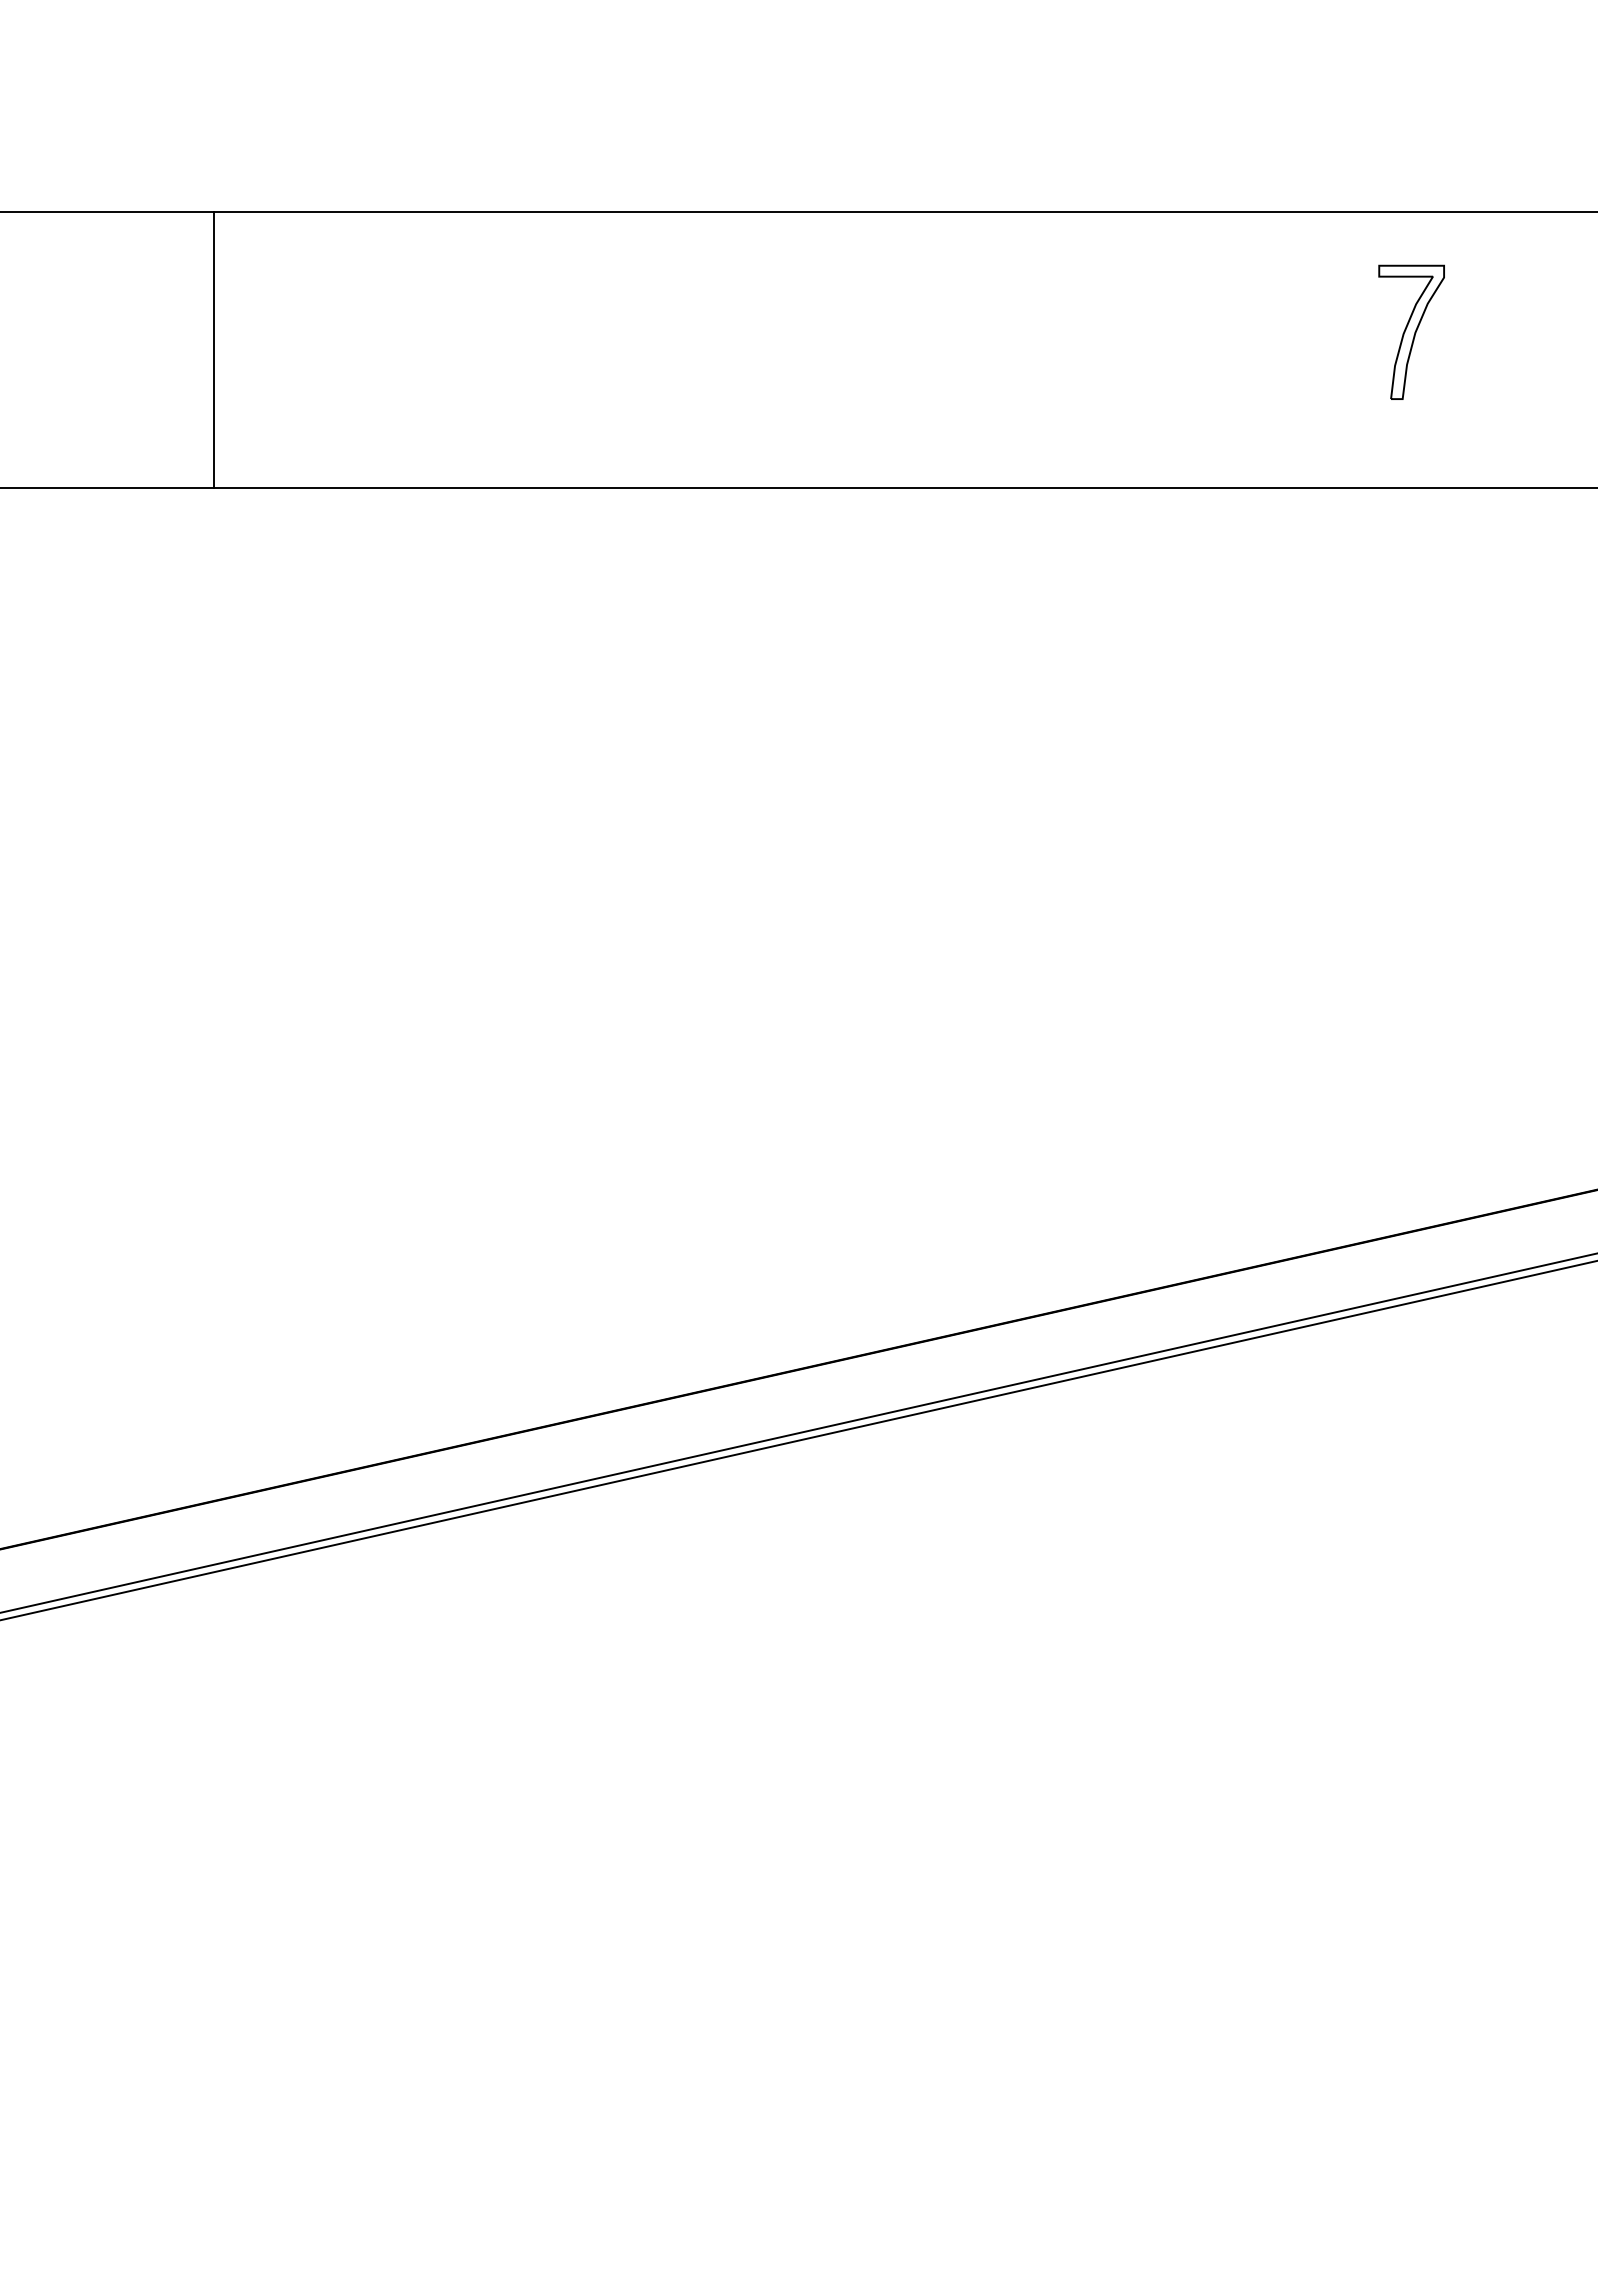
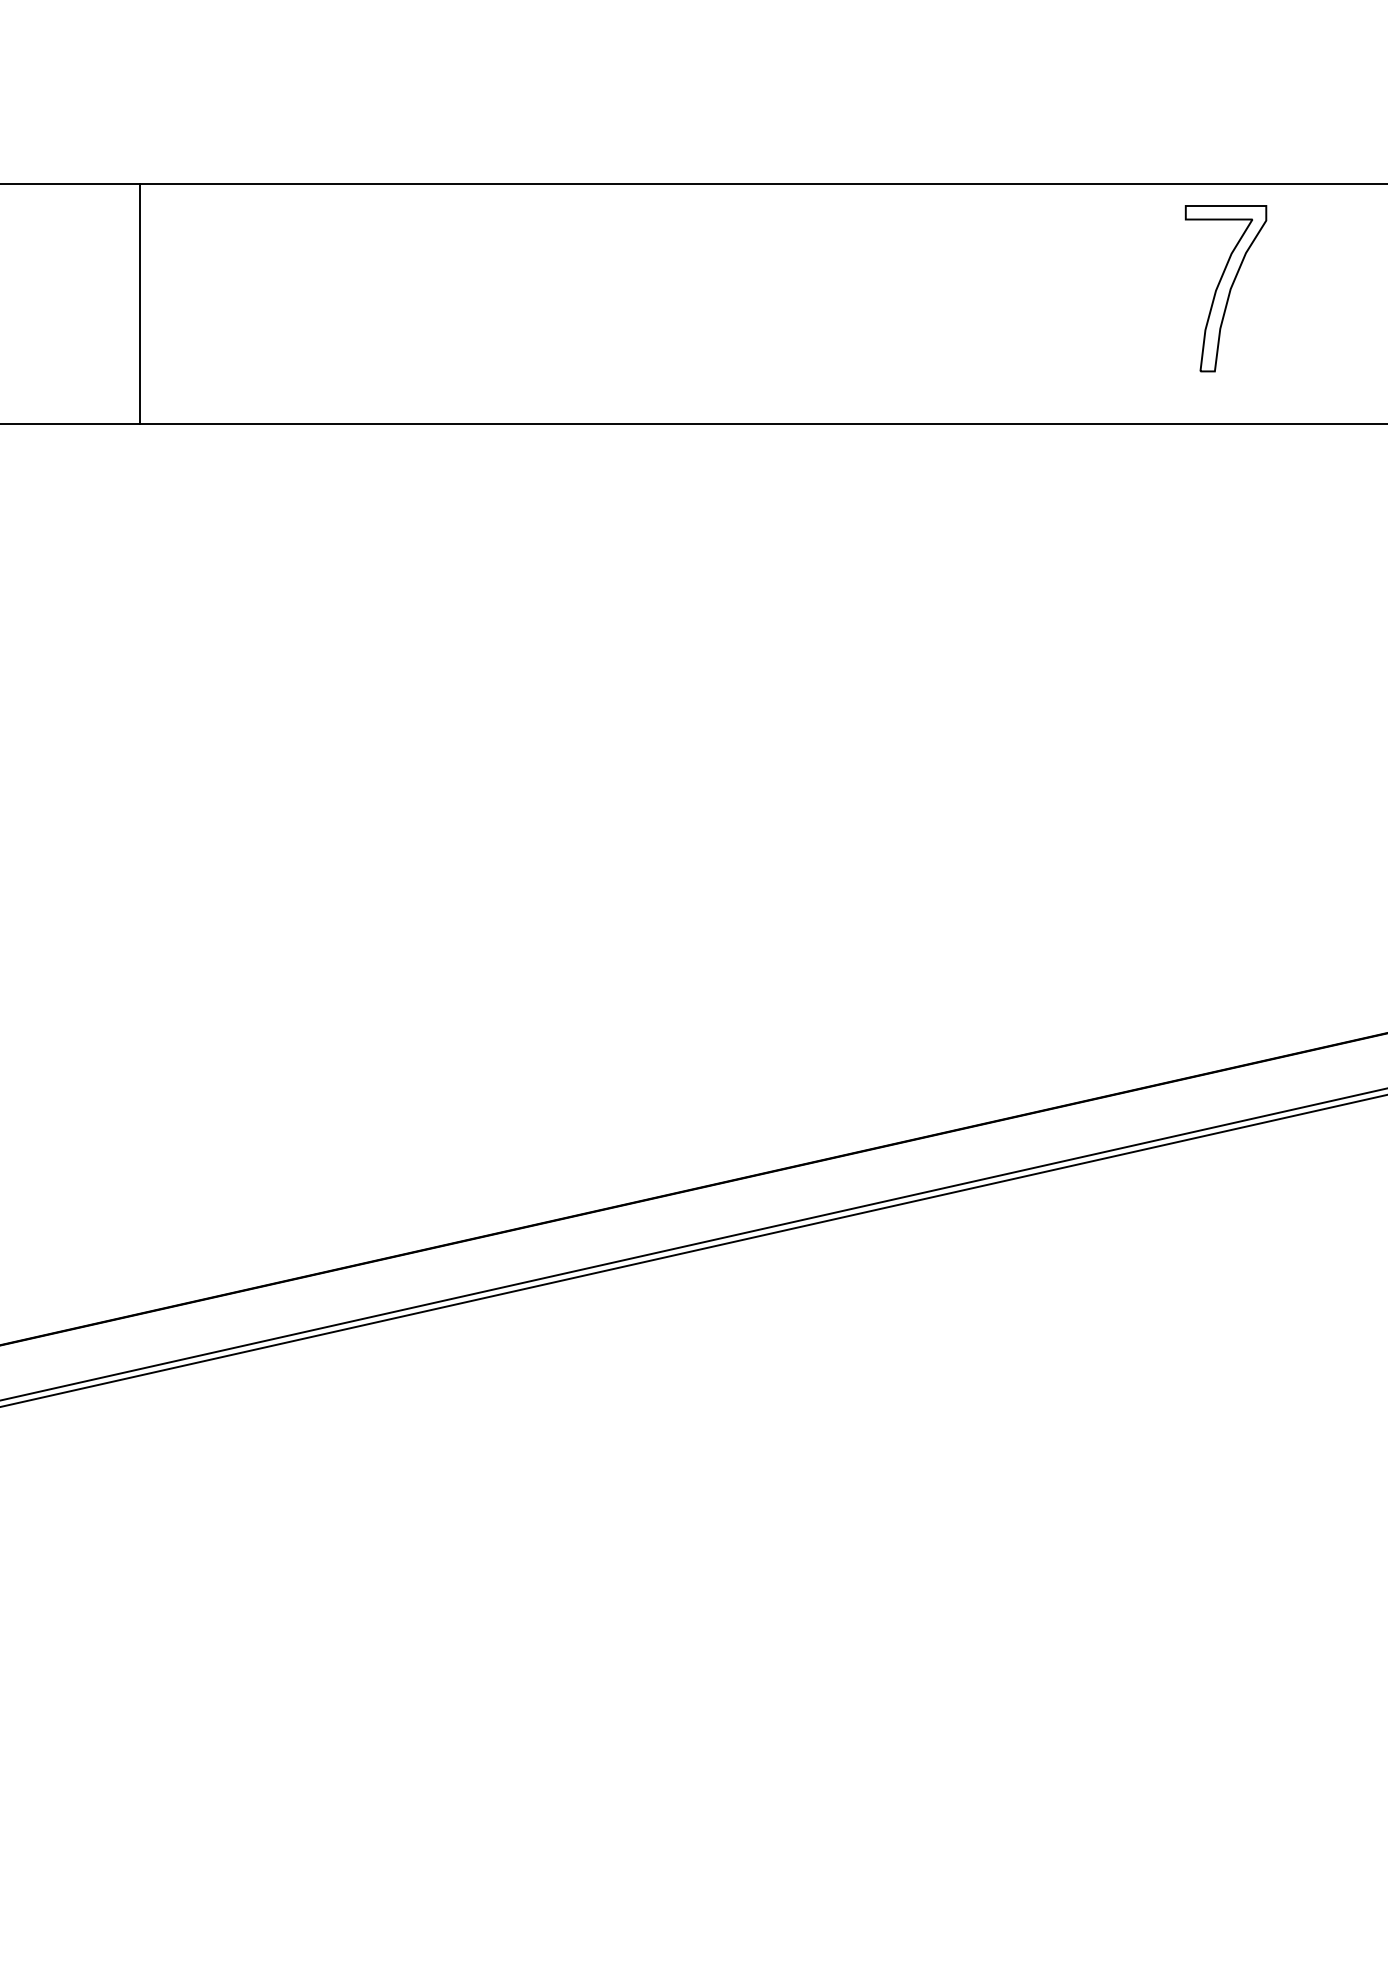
part: (1411, 332) -> (1225, 288), size x1.43
line: (213, 350) -> (139, 304), moved

